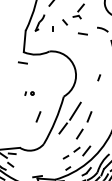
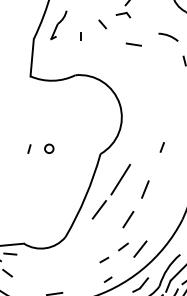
line: (22, 62) -> (28, 94), removed
line: (99, 77) -> (162, 146), moved
part: (29, 93) -> (40, 148), size x1.67
line: (38, 116) -> (56, 188), removed

